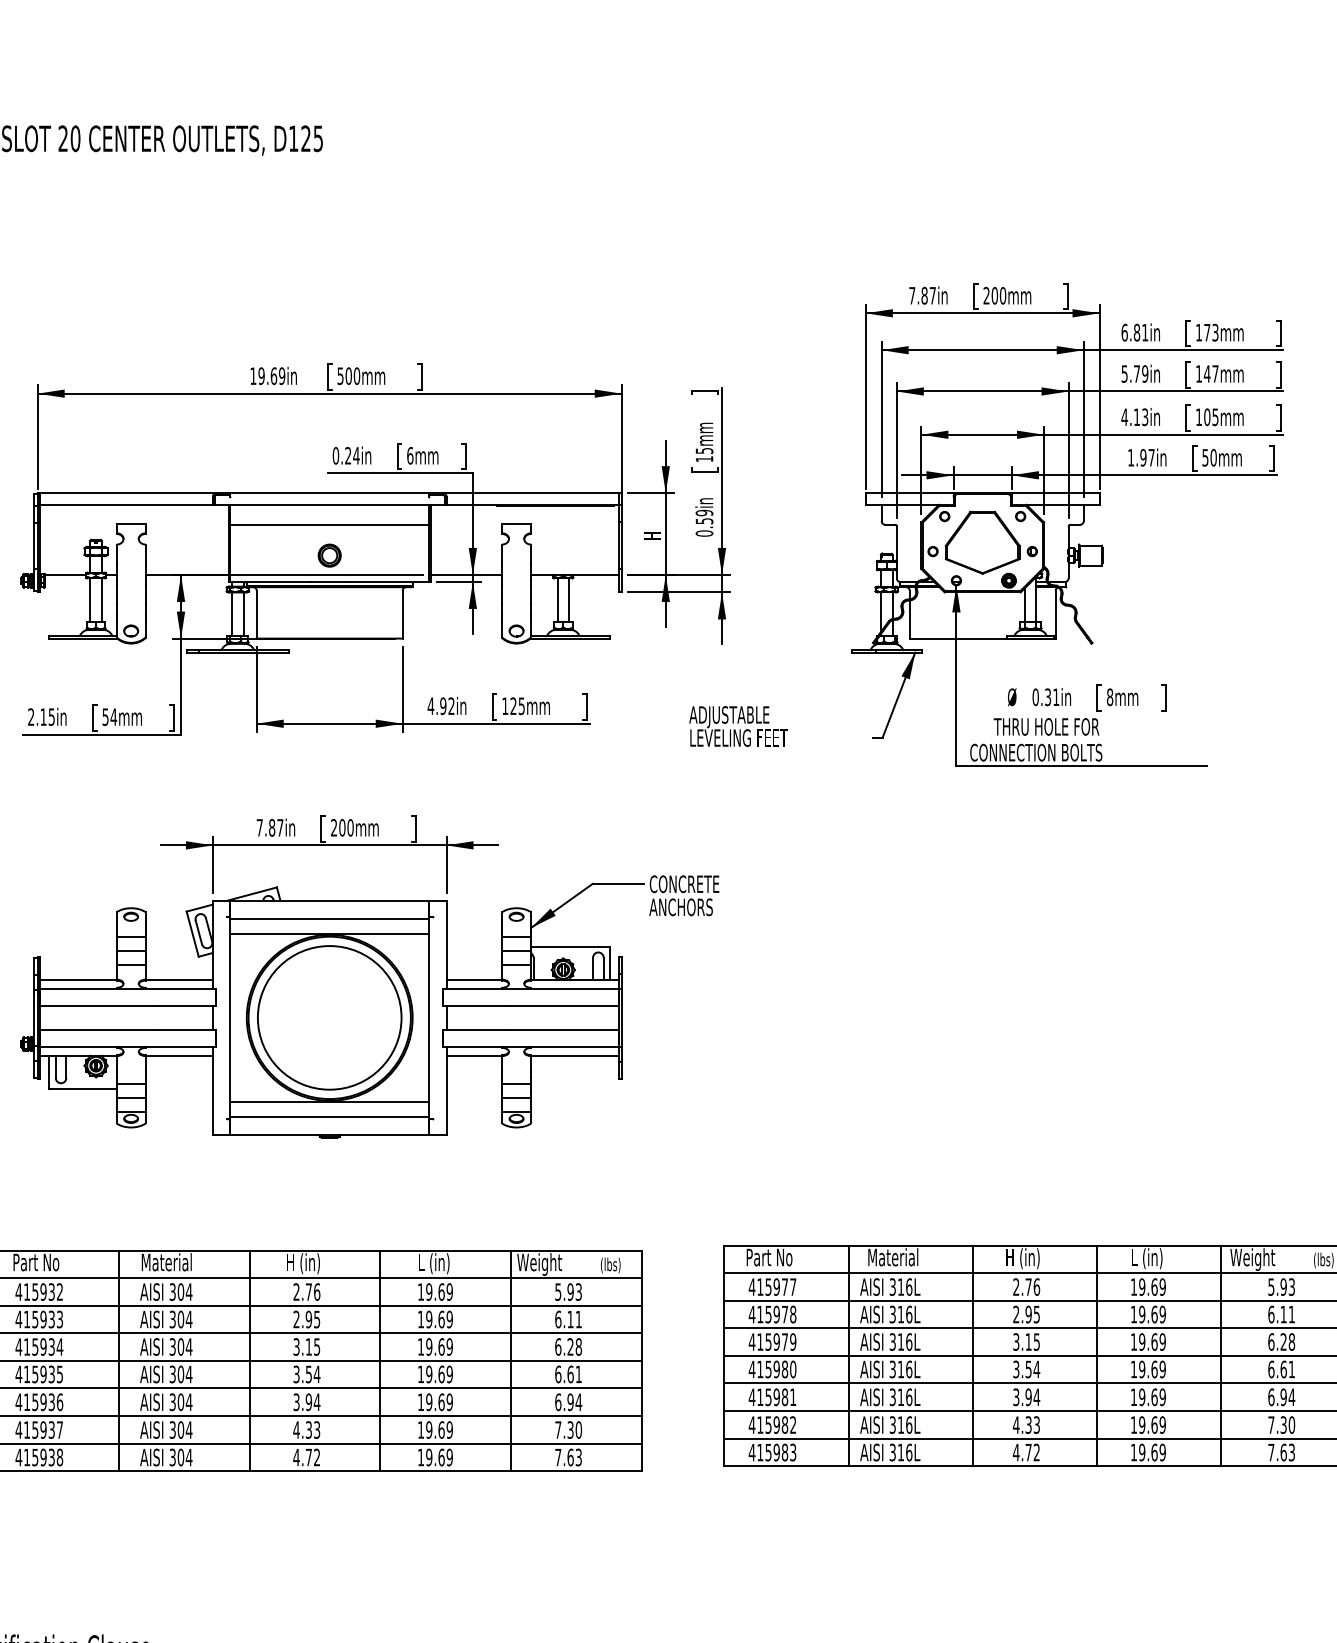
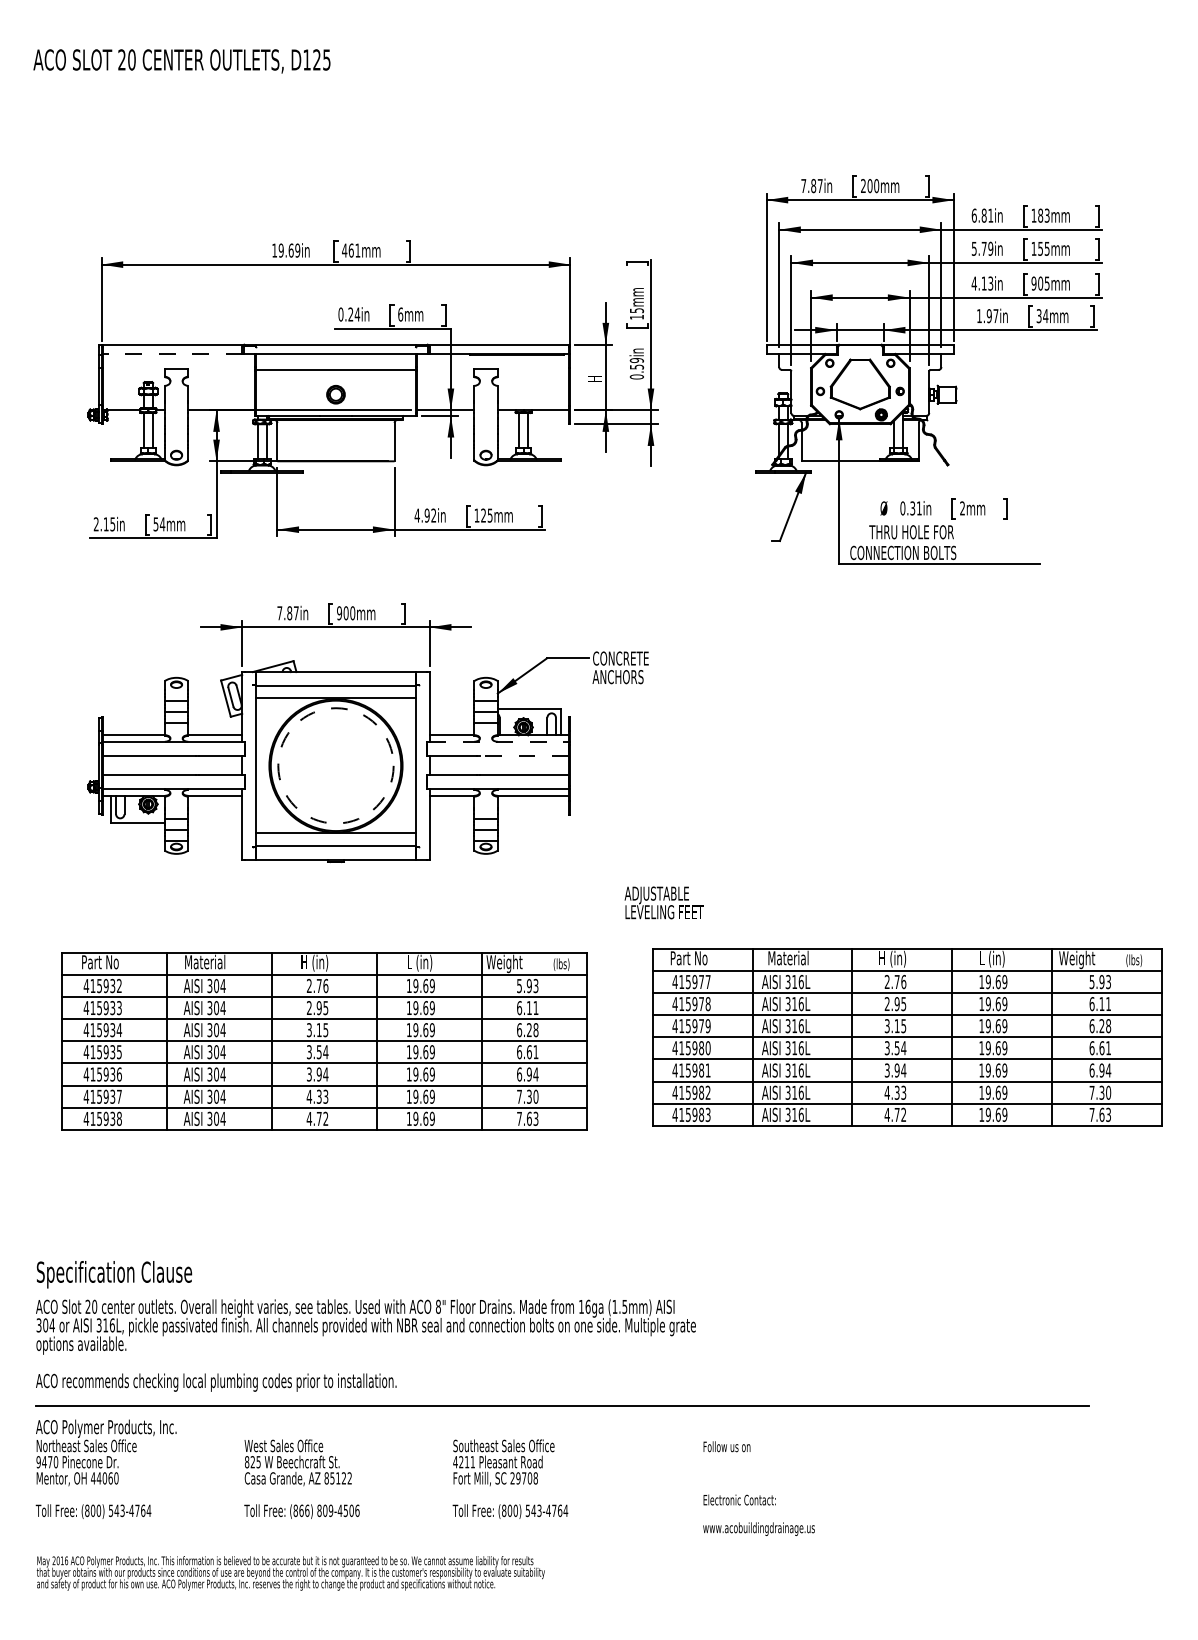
text: (1207, 332) -> (1040, 215), 173mm -> 183mm
text: (1210, 373) -> (1043, 248), 147mm -> 155mm
text: (349, 376) -> (351, 250), 500mm -> 461mm
text: (1198, 417) -> (1033, 283), 105mm -> 905mm
text: (1209, 458) -> (1042, 316), 50mm -> 34mm
line: (126, 504) -> (172, 353), solid -> dashed
text: (1109, 697) -> (962, 508), 8mm -> 2mm
text: (737, 725) -> (663, 902), moved
text: (334, 828) -> (339, 613), 200mm -> 900mm
line: (533, 988) -> (499, 742), solid -> dashed
line: (563, 1006) -> (523, 756), solid -> dashed
circle: (329, 1017) -> (335, 765), solid -> dashed

